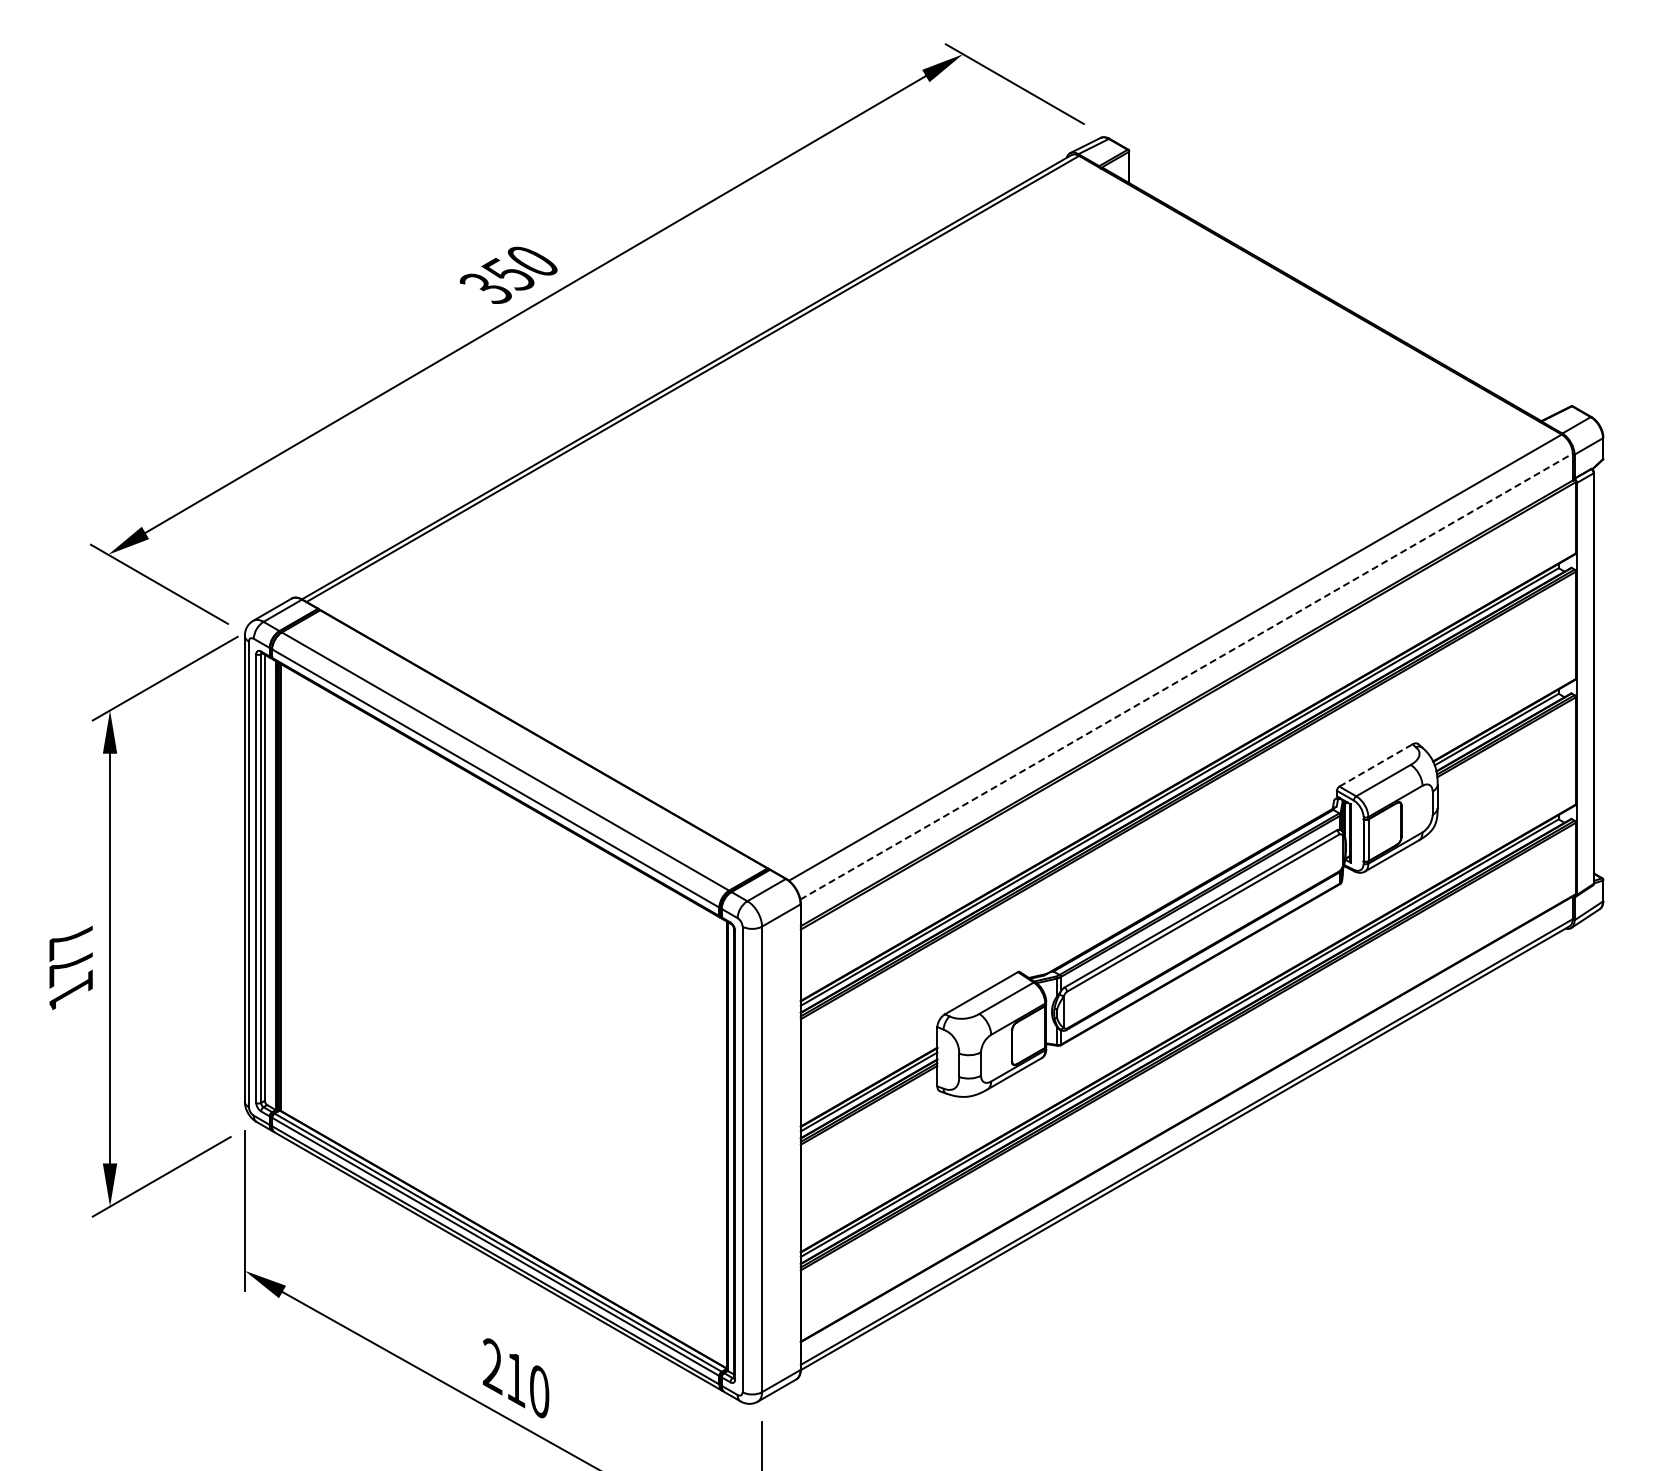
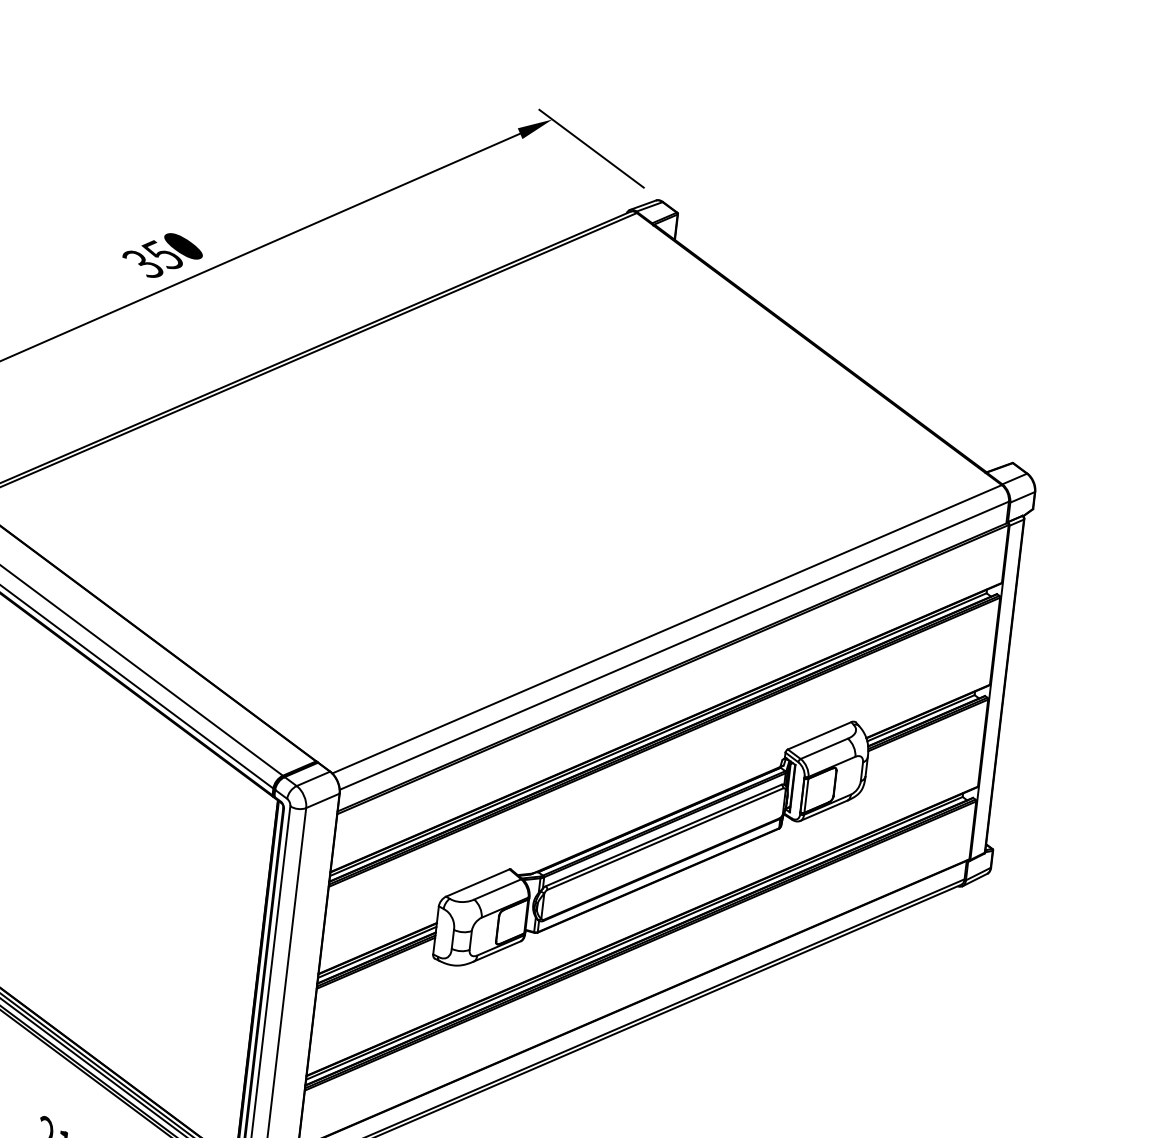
line: (1186, 676) -> (674, 645), dashed -> solid
line: (1376, 765) -> (820, 735), dashed -> solid

